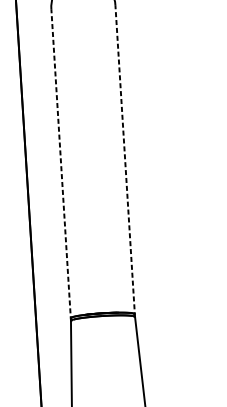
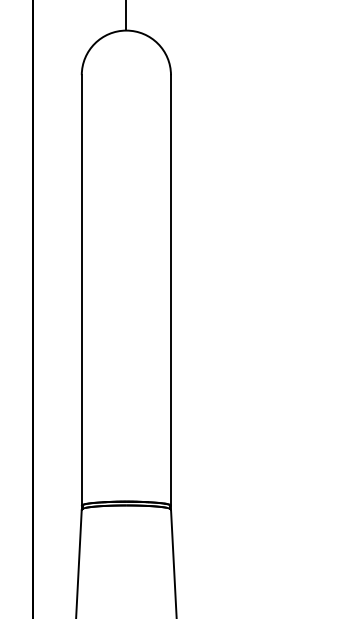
line: (125, 161) -> (171, 292), dashed -> solid
line: (60, 165) -> (81, 292), dashed -> solid

